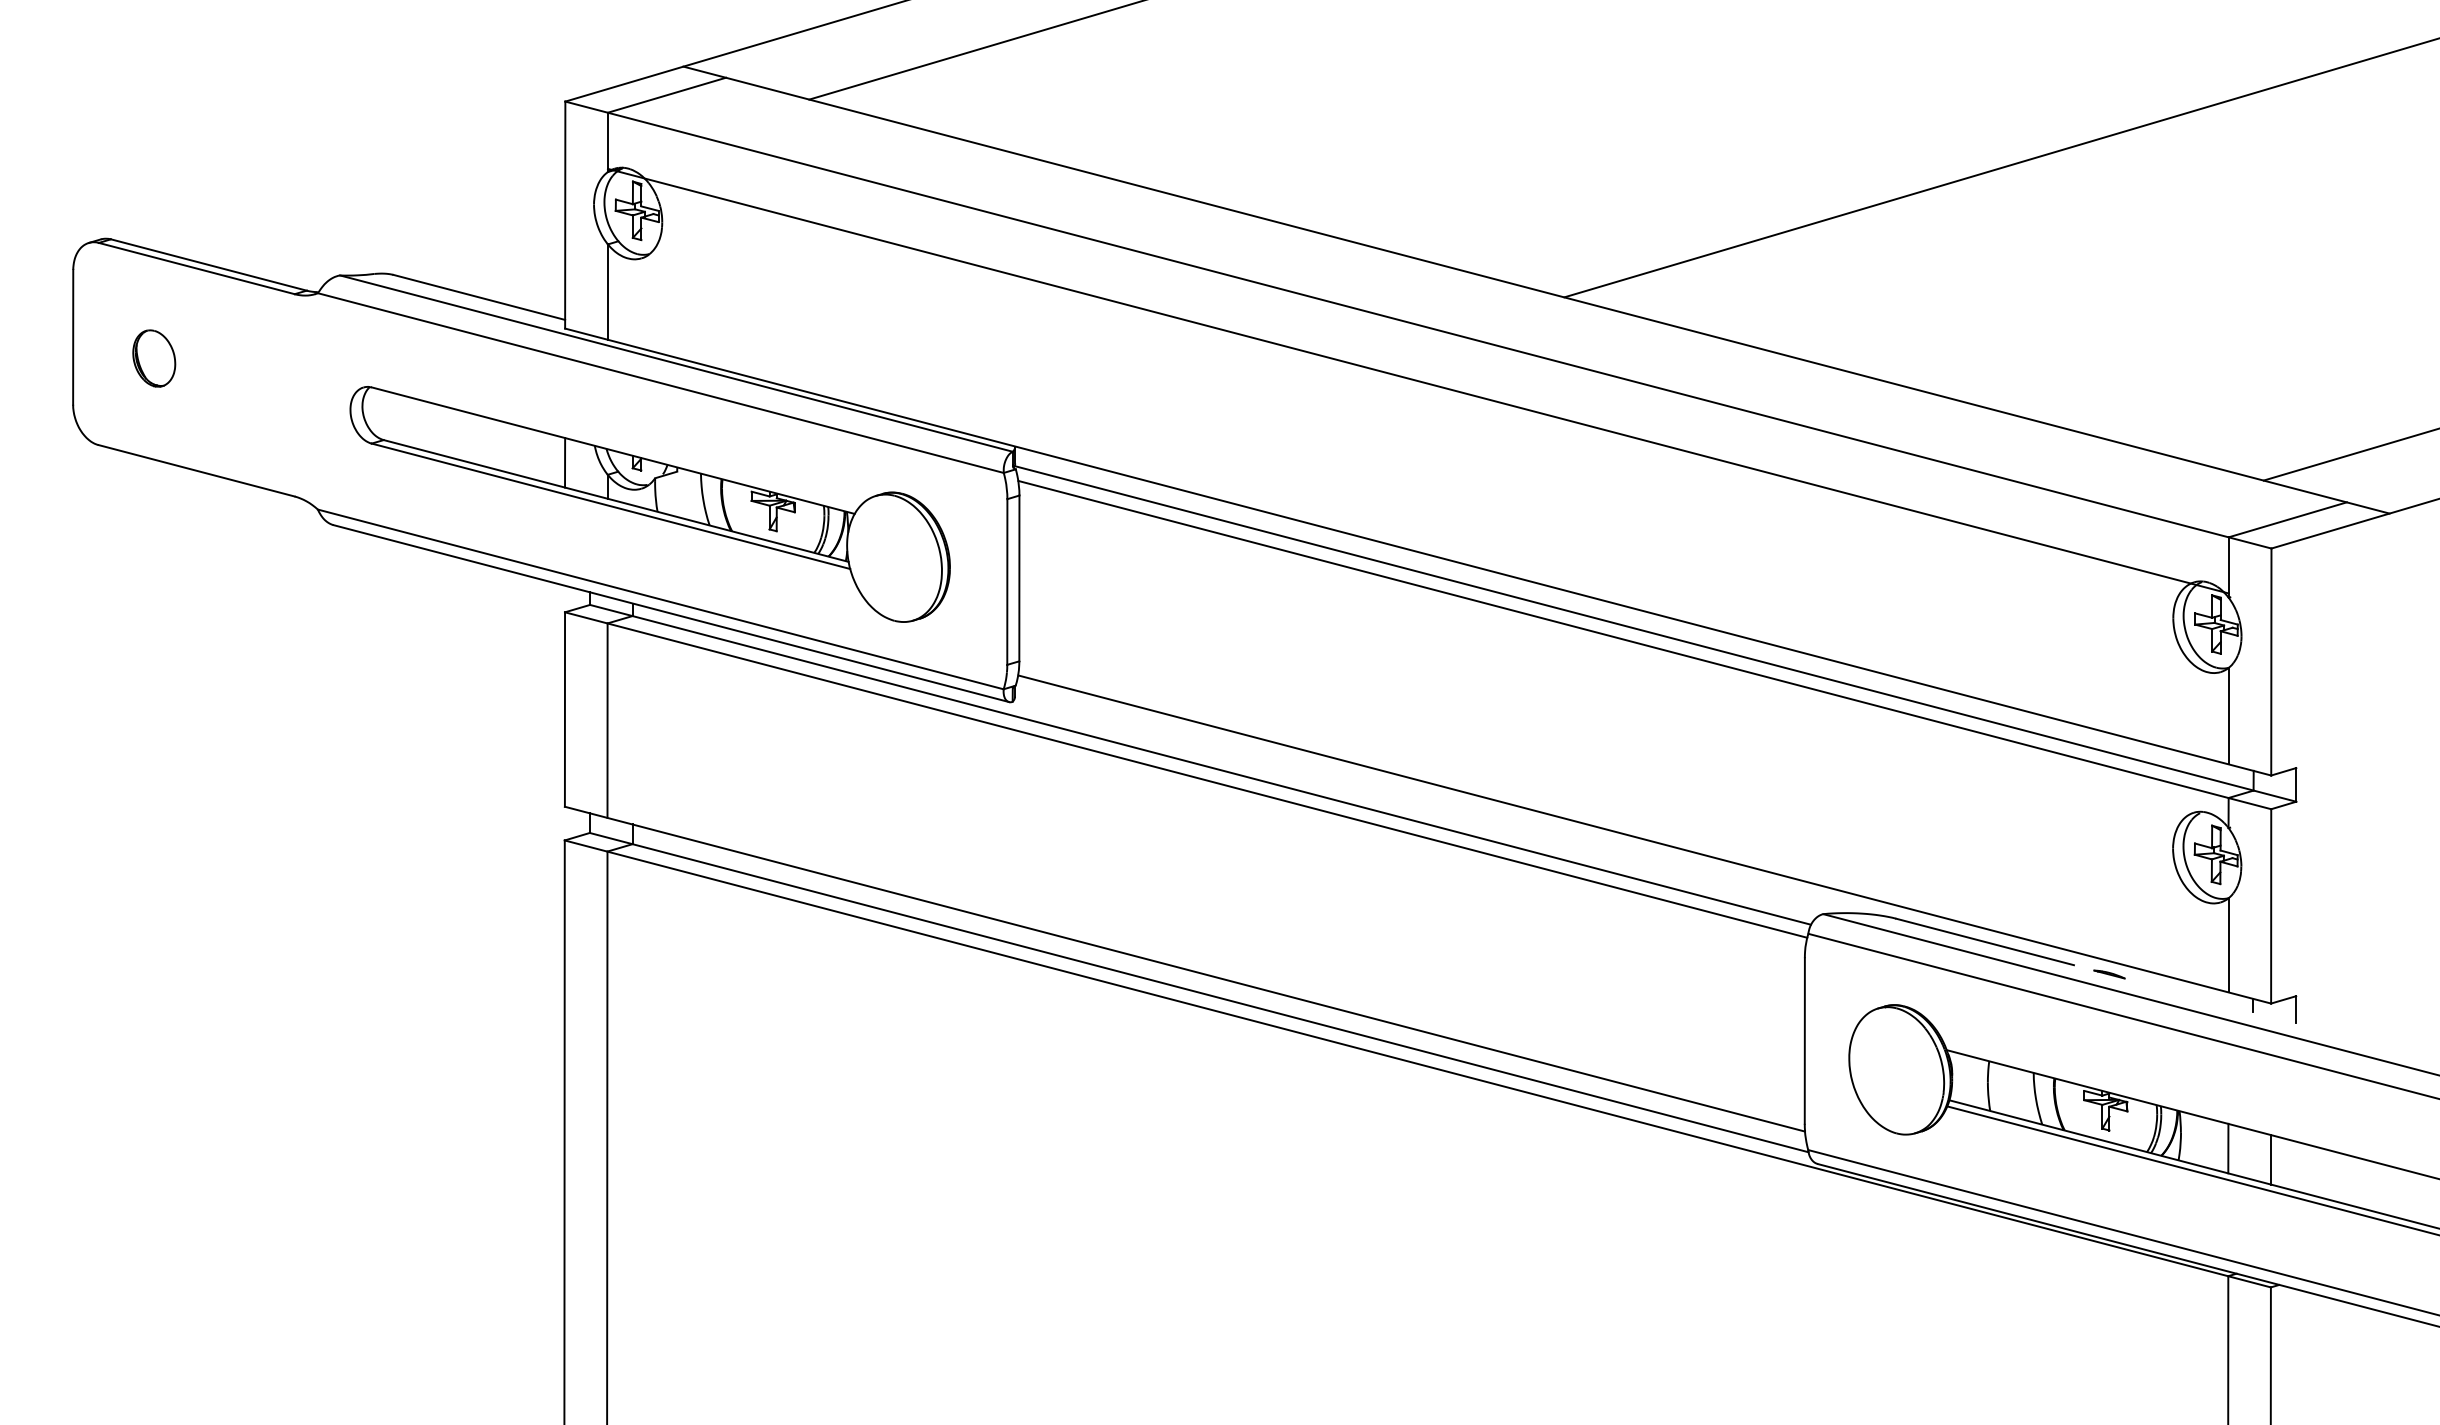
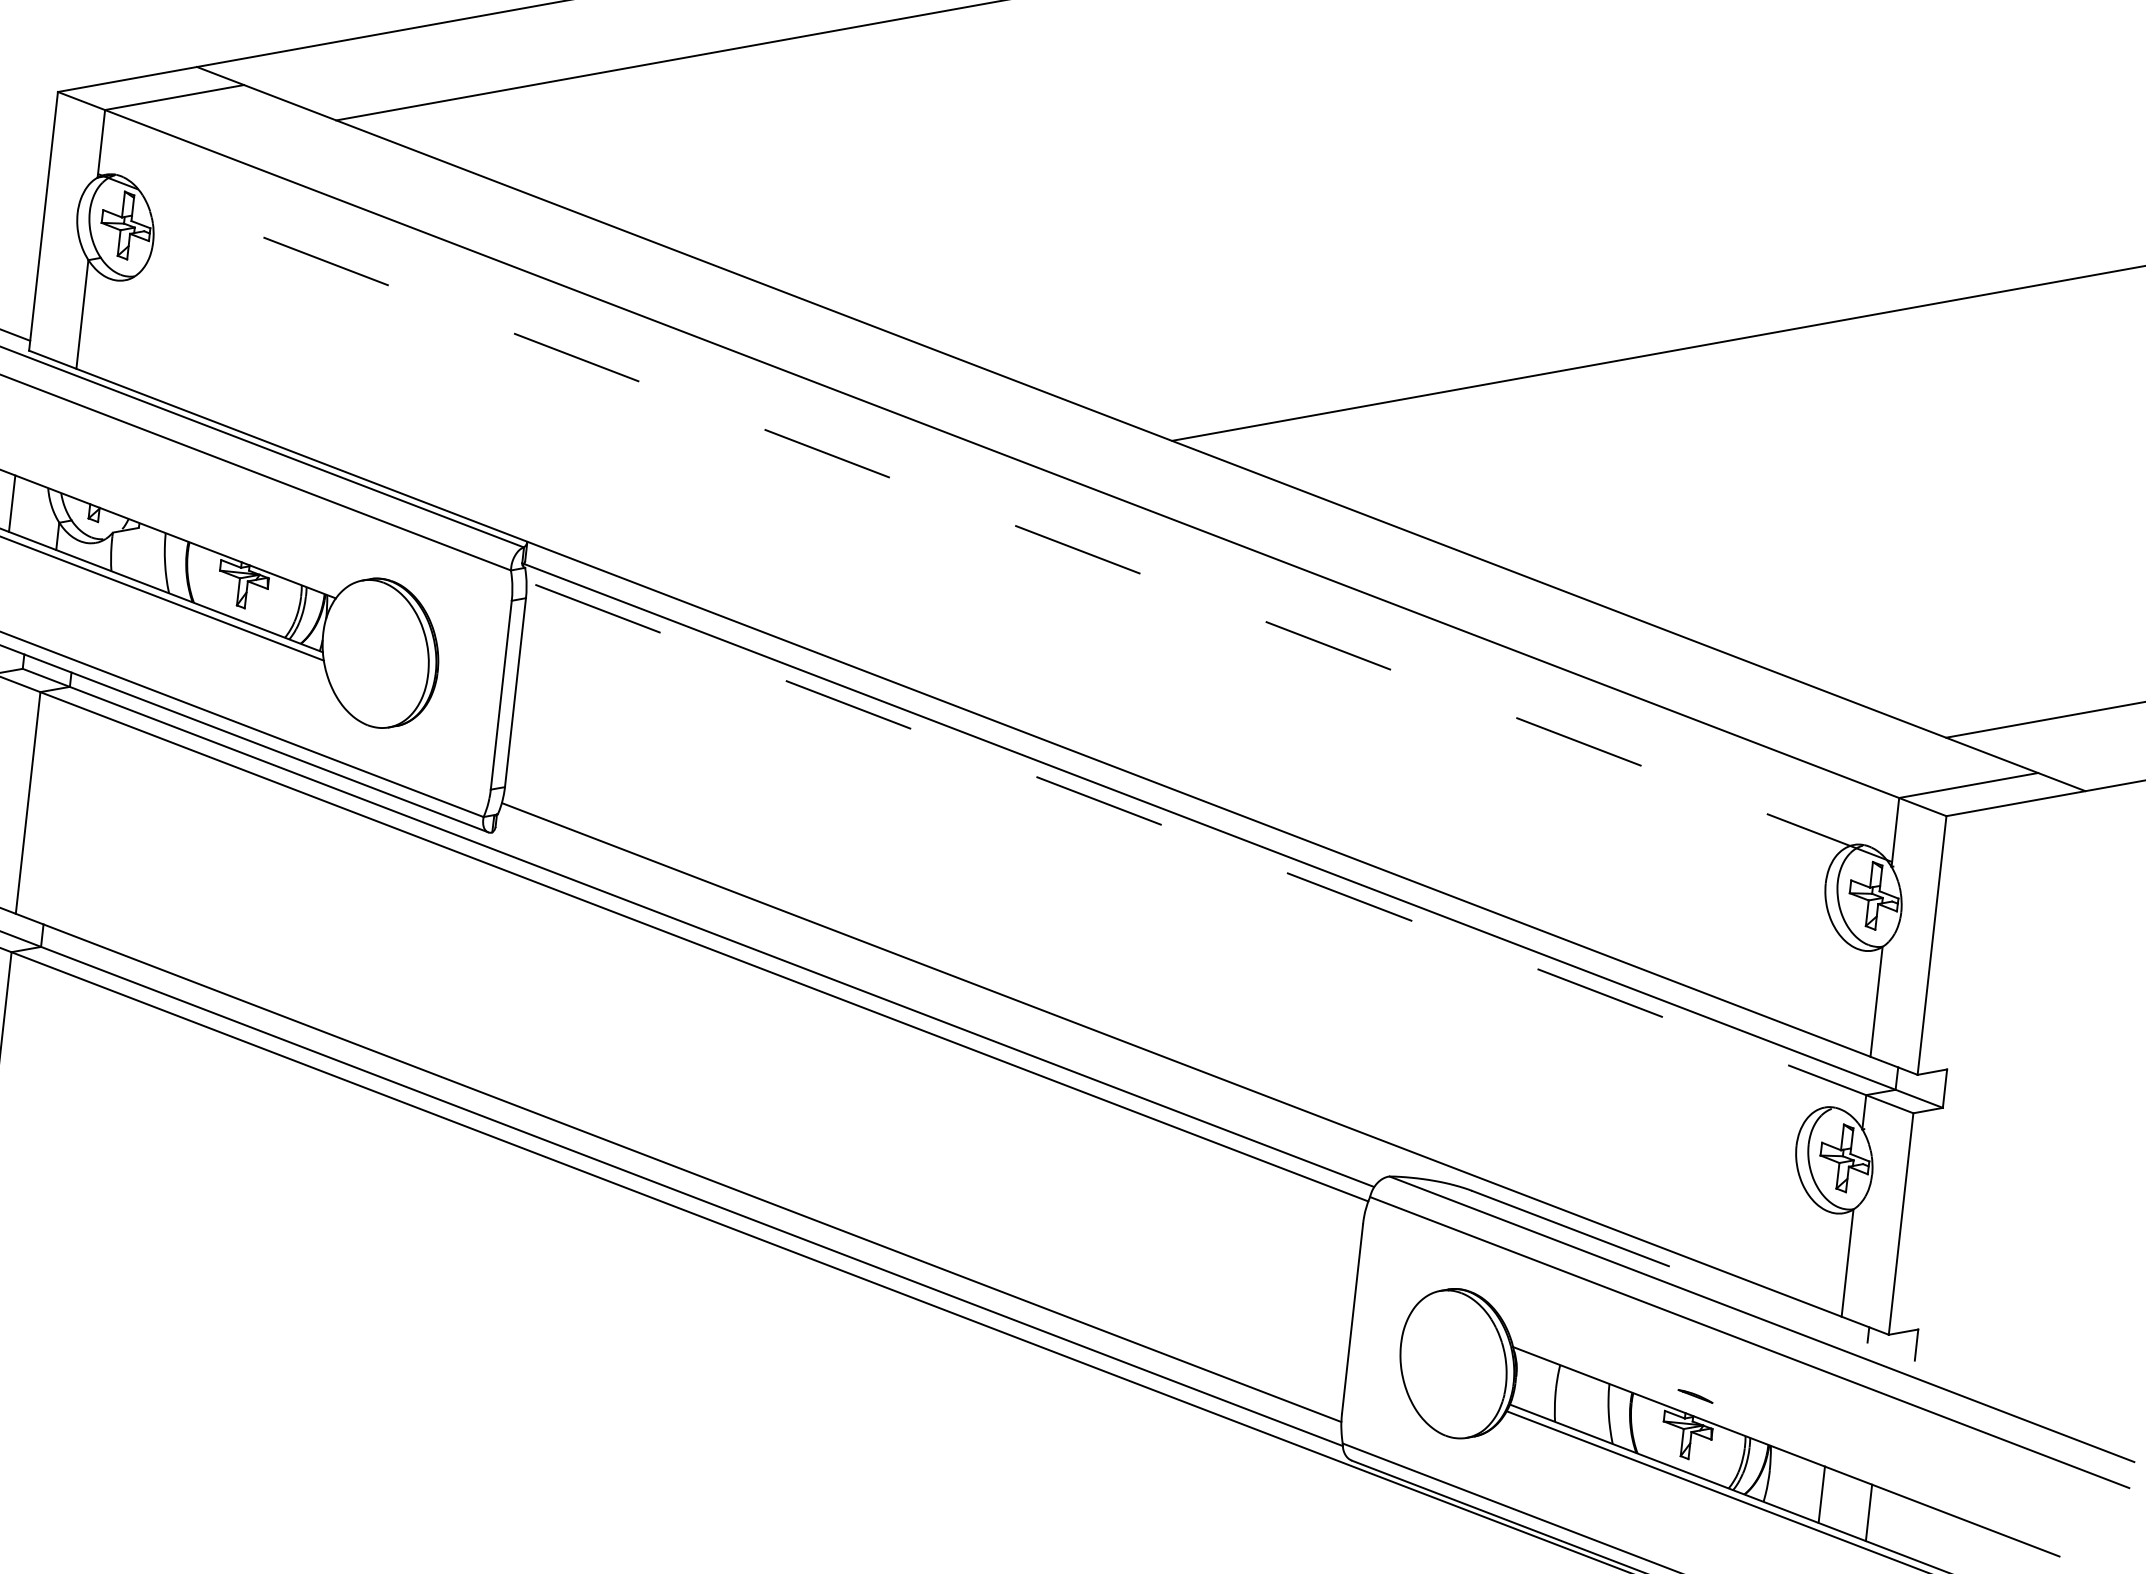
line: (1418, 381) -> (995, 518), solid -> dashed
line: (1644, 645) -> (1219, 847), solid -> dashed
line: (2109, 974) -> (1695, 1396), moved

